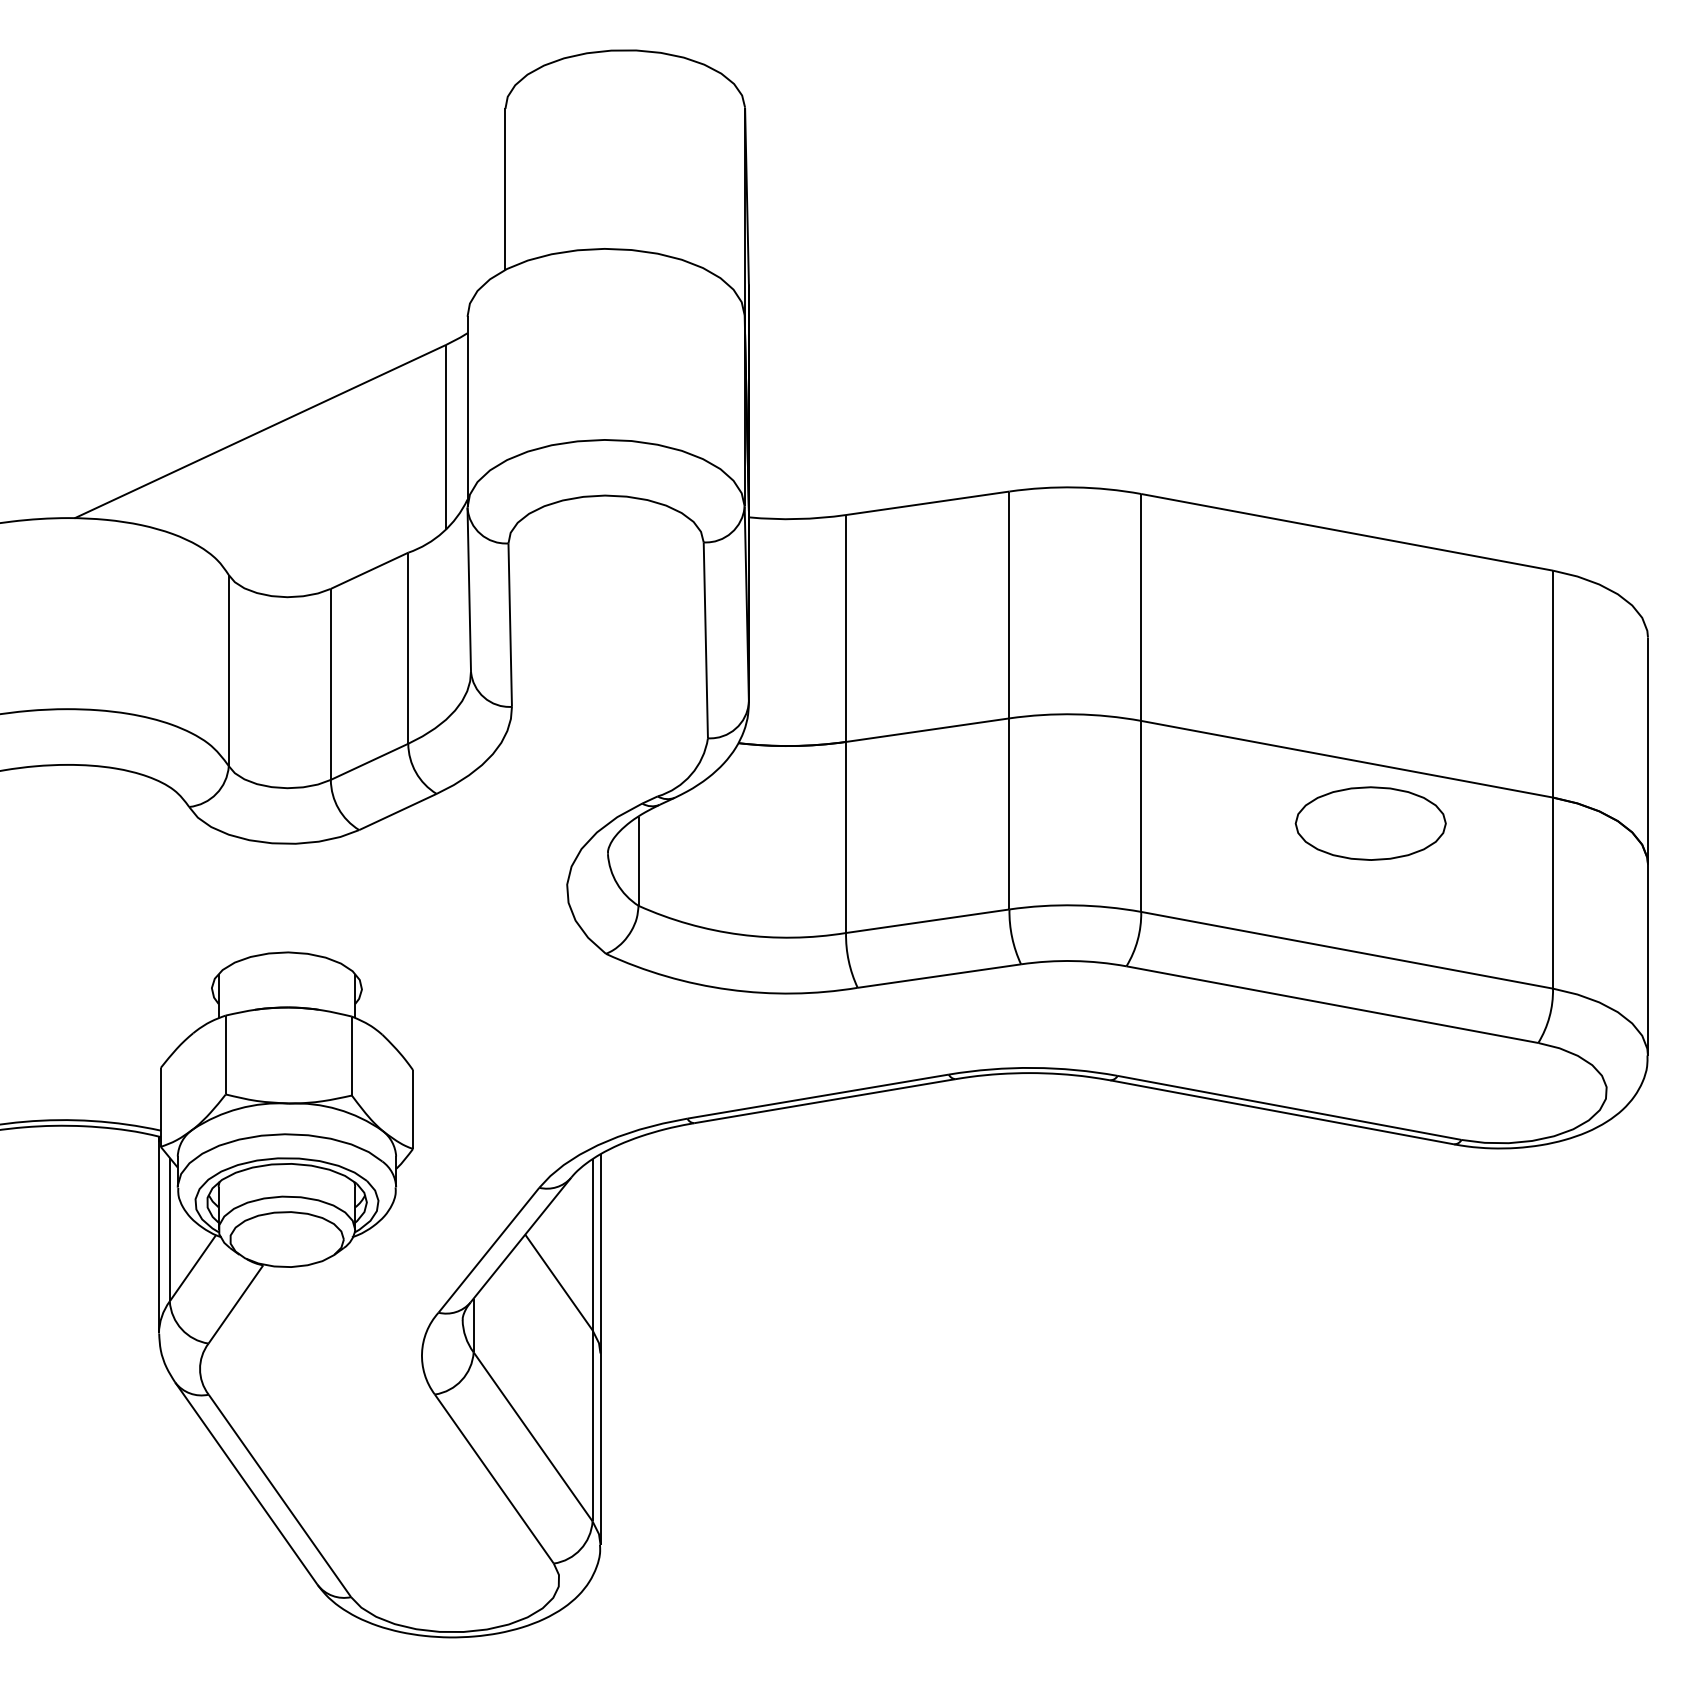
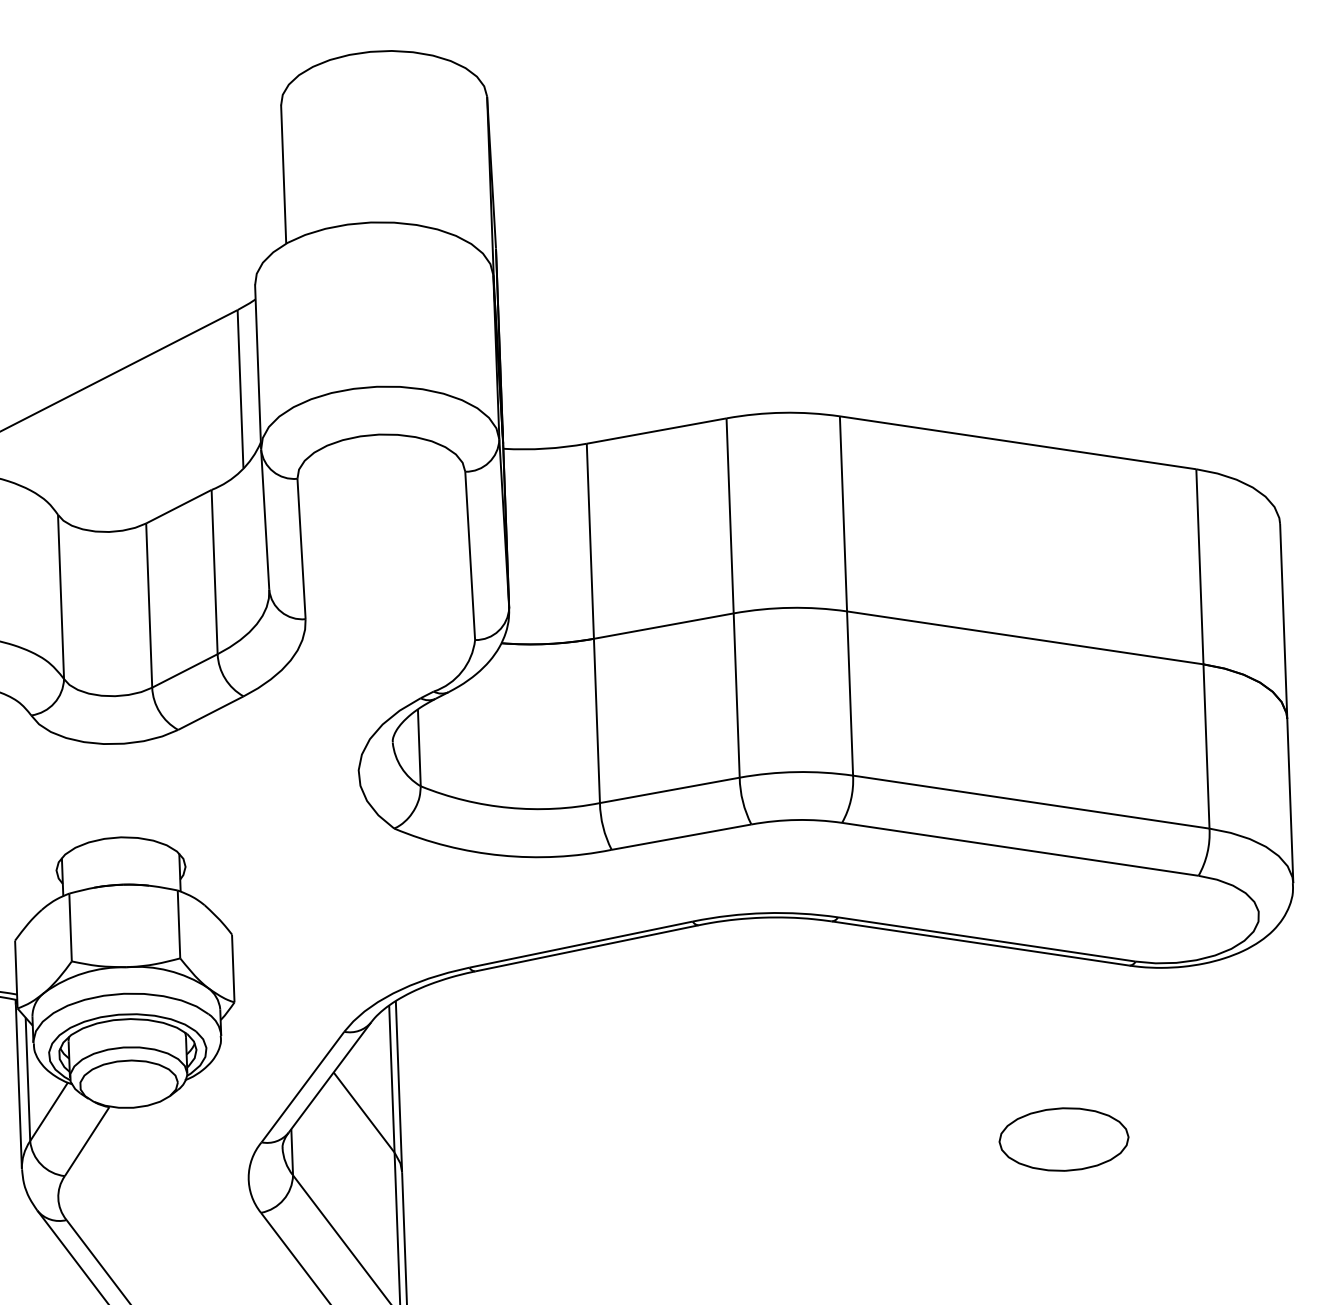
part: (1370, 823) -> (1063, 1139), moved

